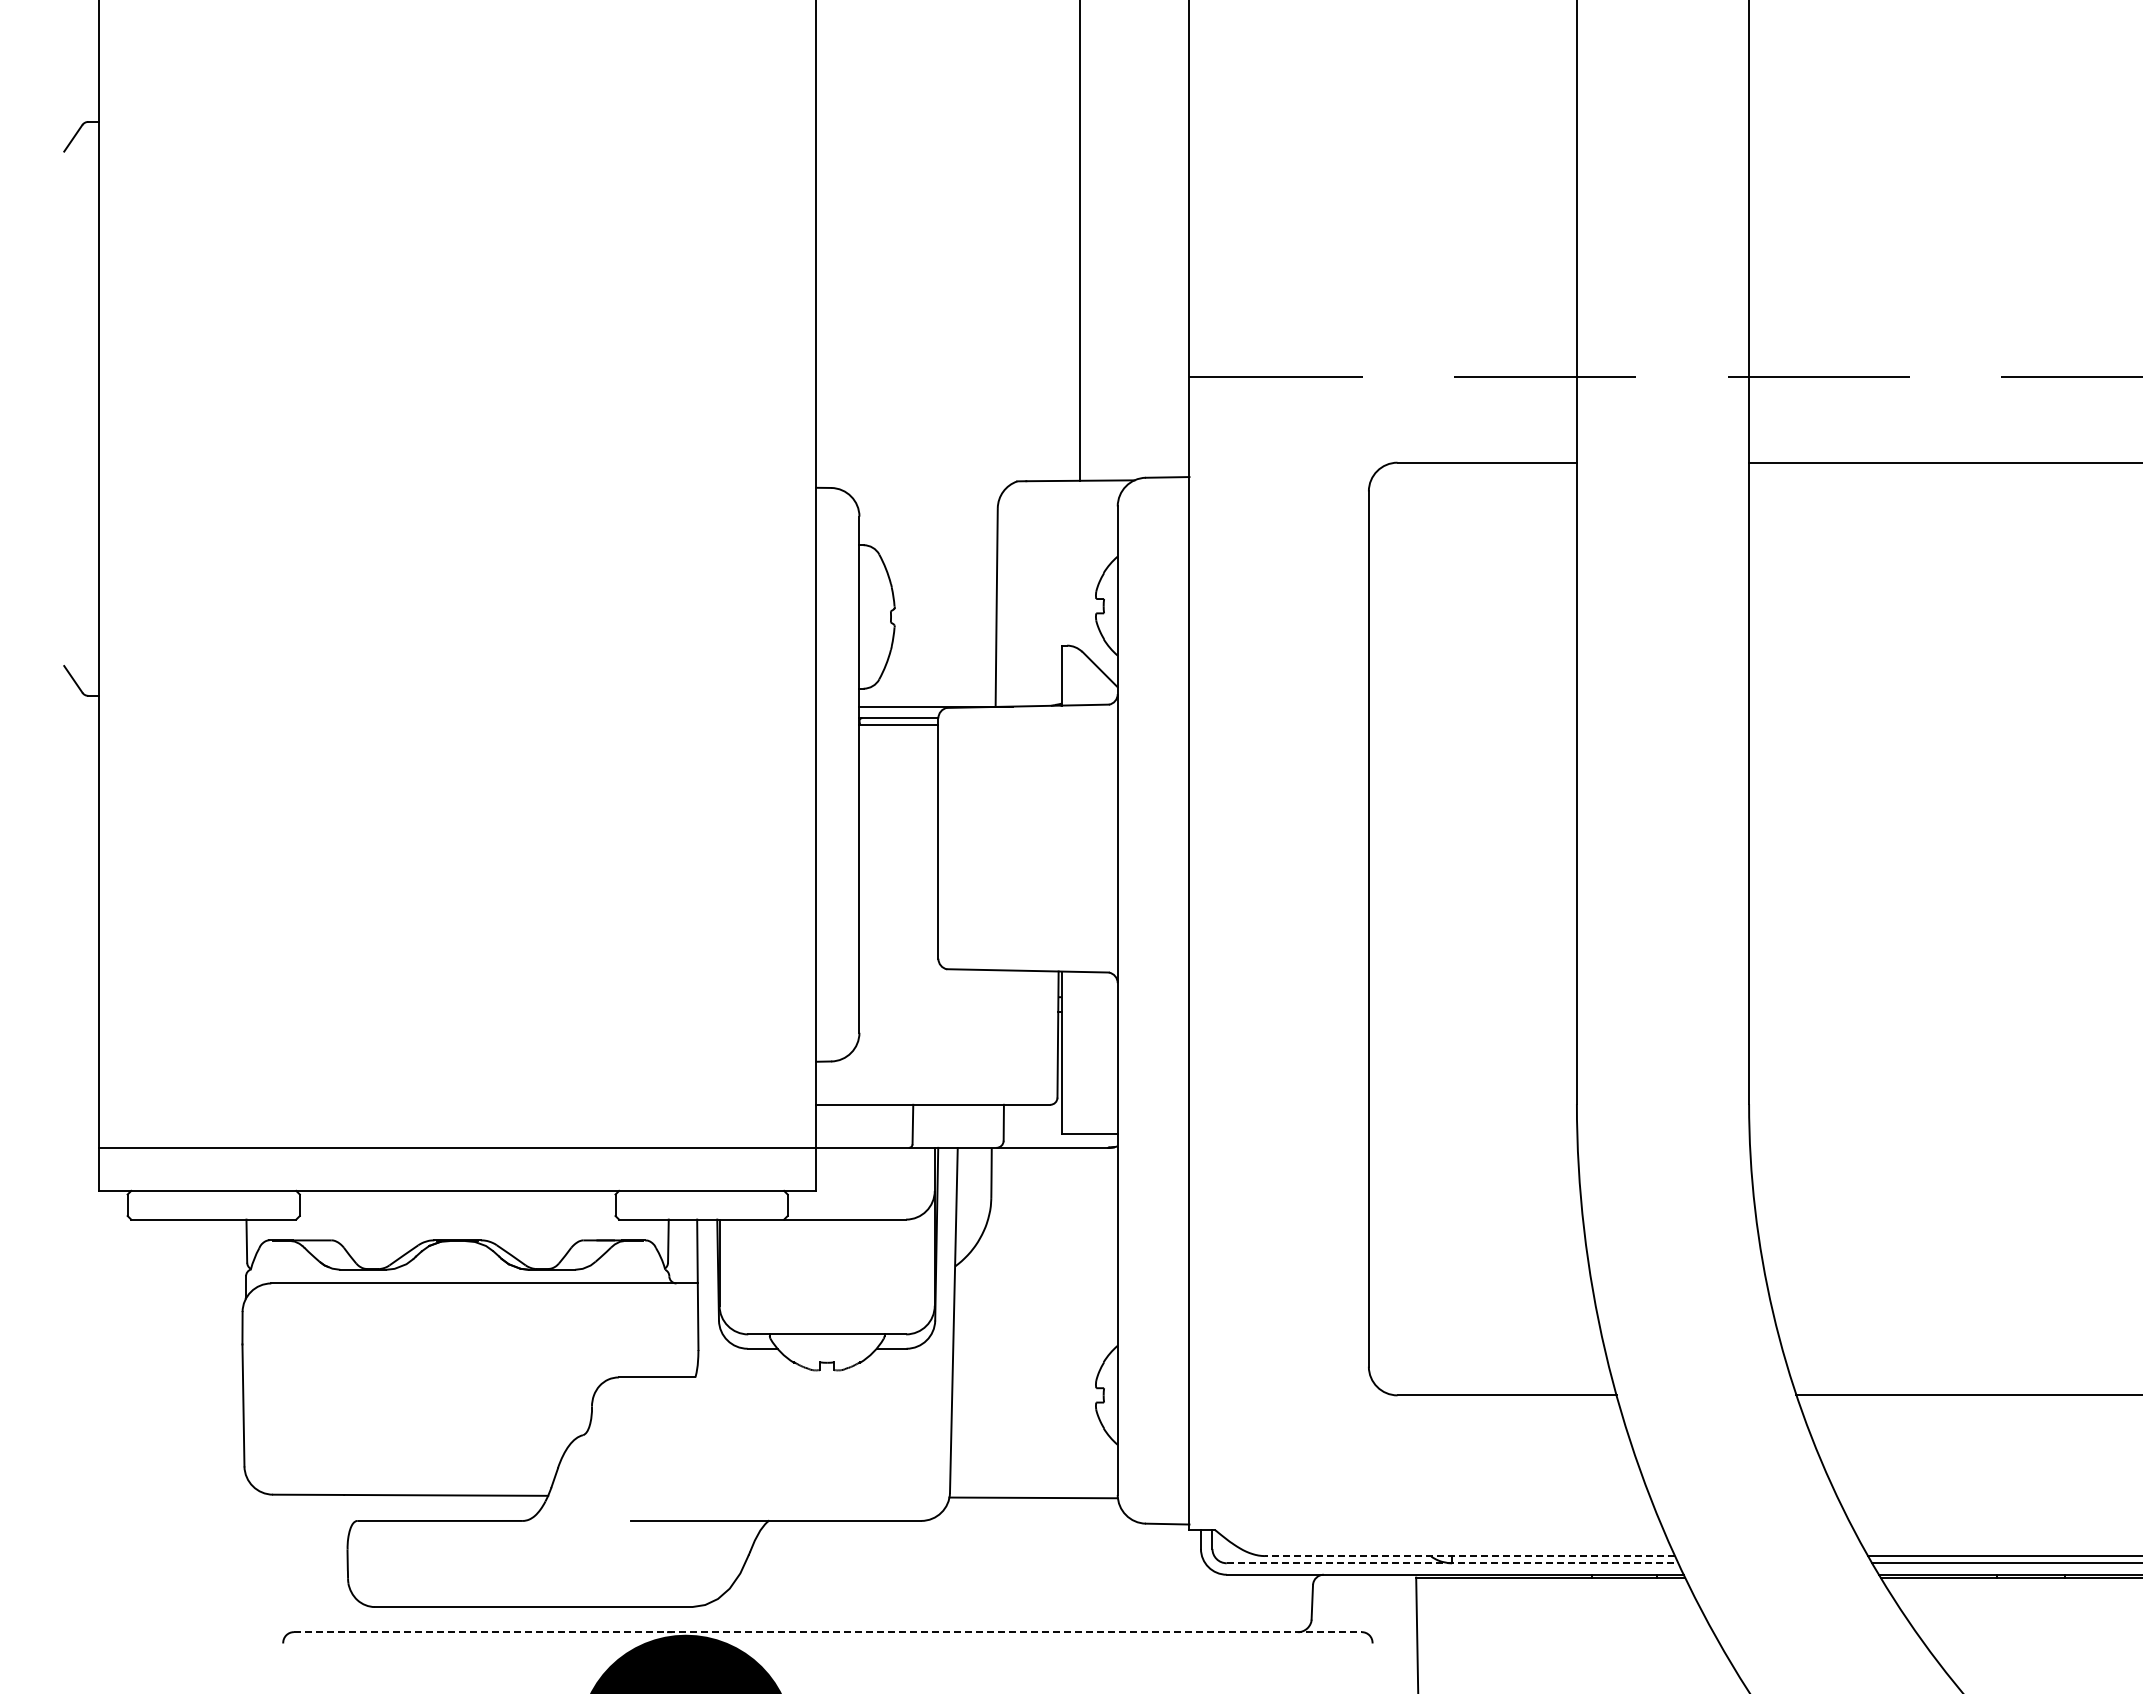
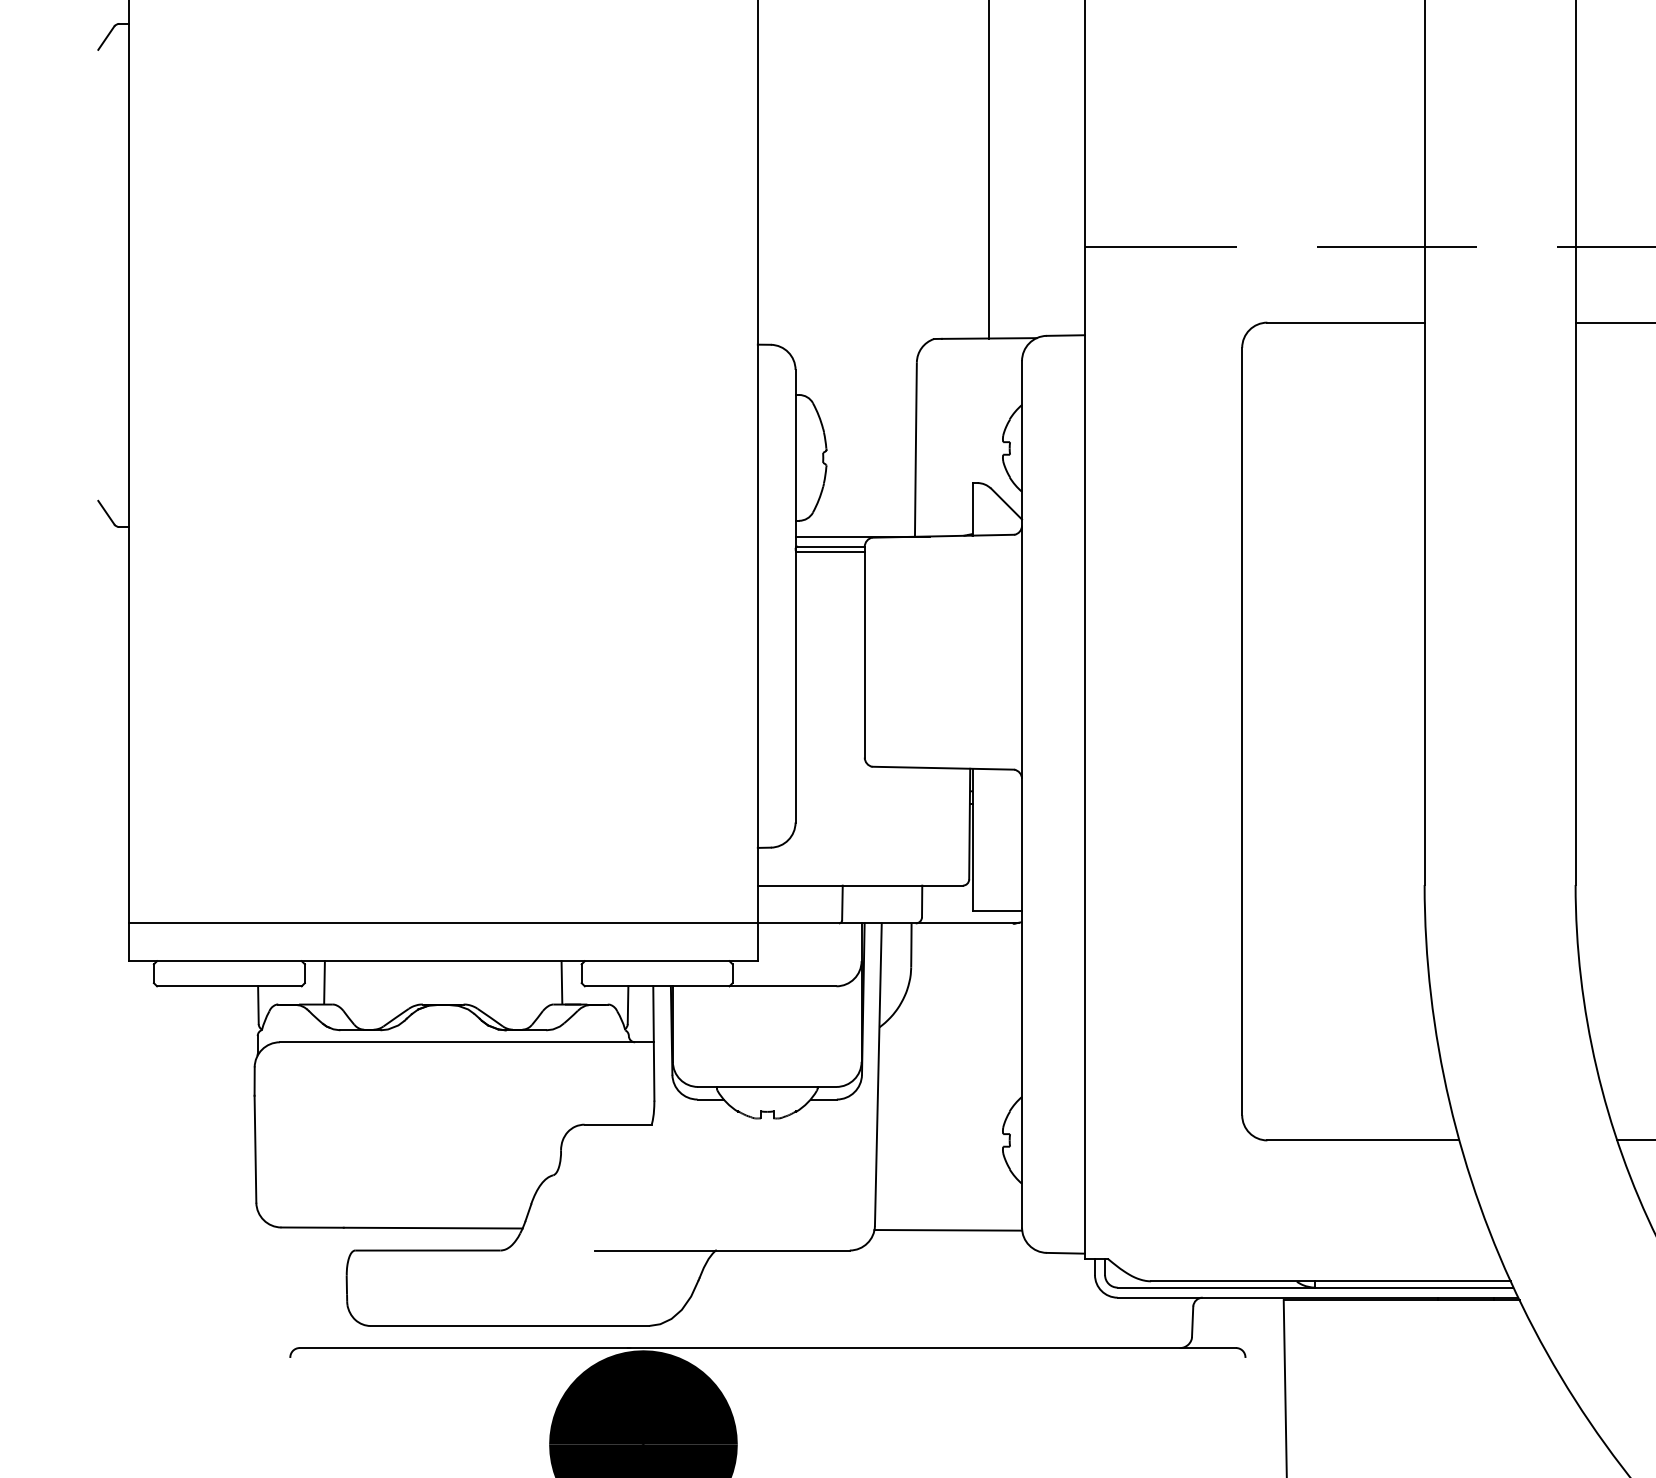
line: (321, 1214) -> (323, 981), added
line: (592, 1214) -> (561, 981), added
line: (1469, 1556) -> (1330, 1281), dashed -> solid
line: (1452, 1563) -> (1315, 1287), dashed -> solid
line: (827, 1632) -> (767, 1348), dashed -> solid

